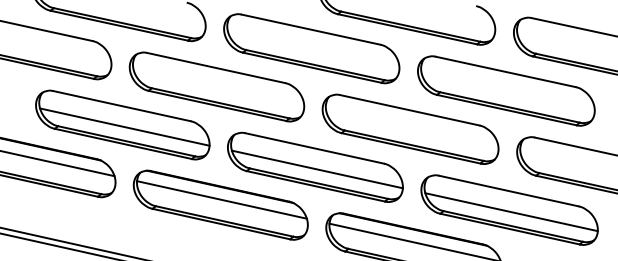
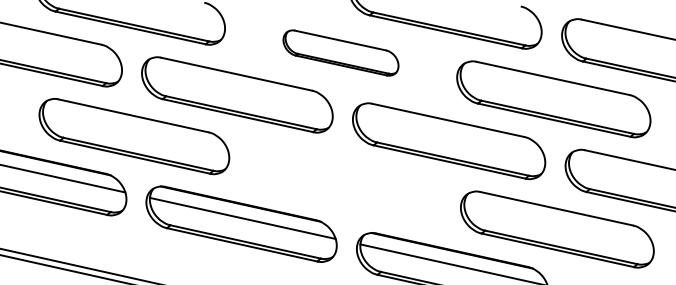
part: (311, 48) -> (340, 52), size x0.6
line: (124, 126) -> (136, 138), removed
part: (314, 167) -> (344, 182), removed
line: (511, 211) -> (559, 231), removed

